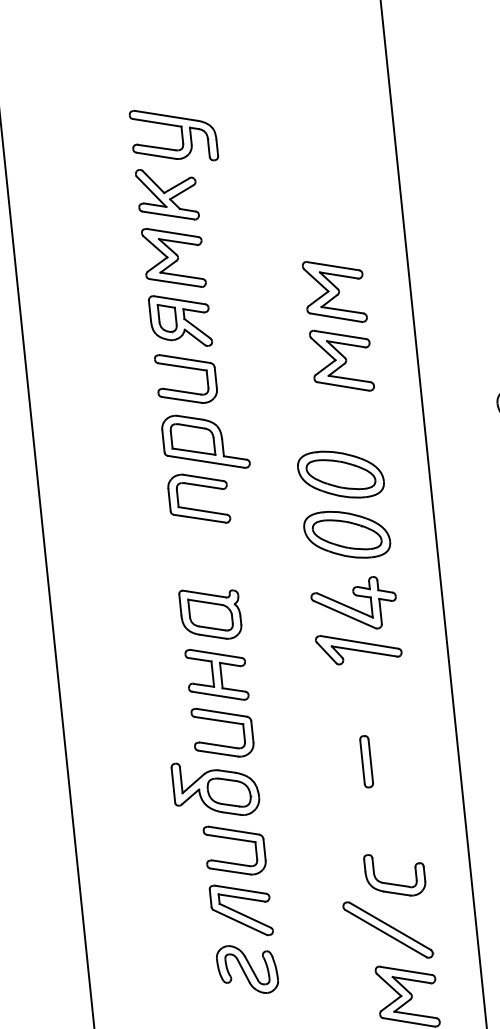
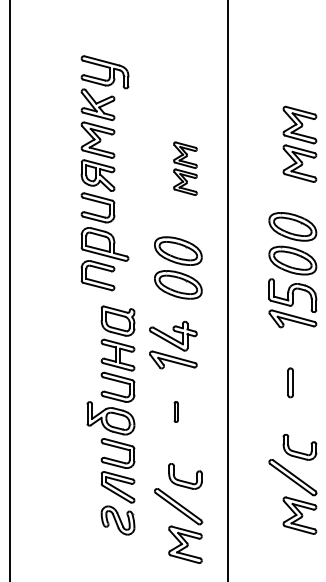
part: (191, 316) -> (104, 173), moved
part: (338, 326) -> (185, 168), size x0.7
part: (356, 621) -> (173, 345), moved
part: (367, 760) -> (176, 411), size x0.7
part: (215, 792) -> (110, 420), moved

